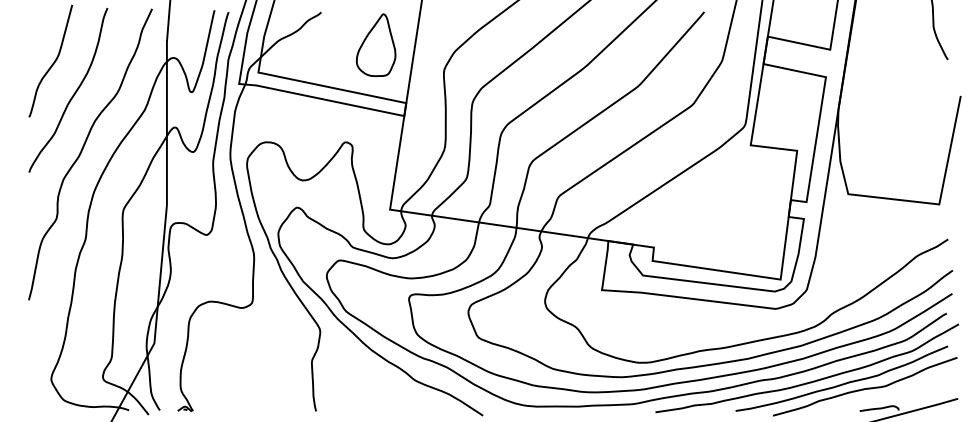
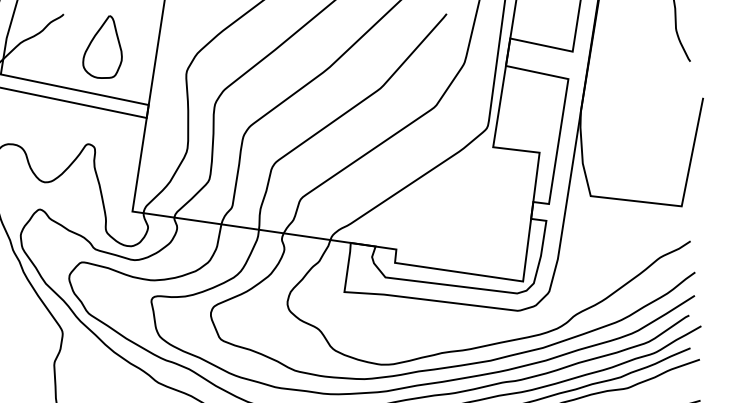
part: (375, 45) -> (101, 47), moved

